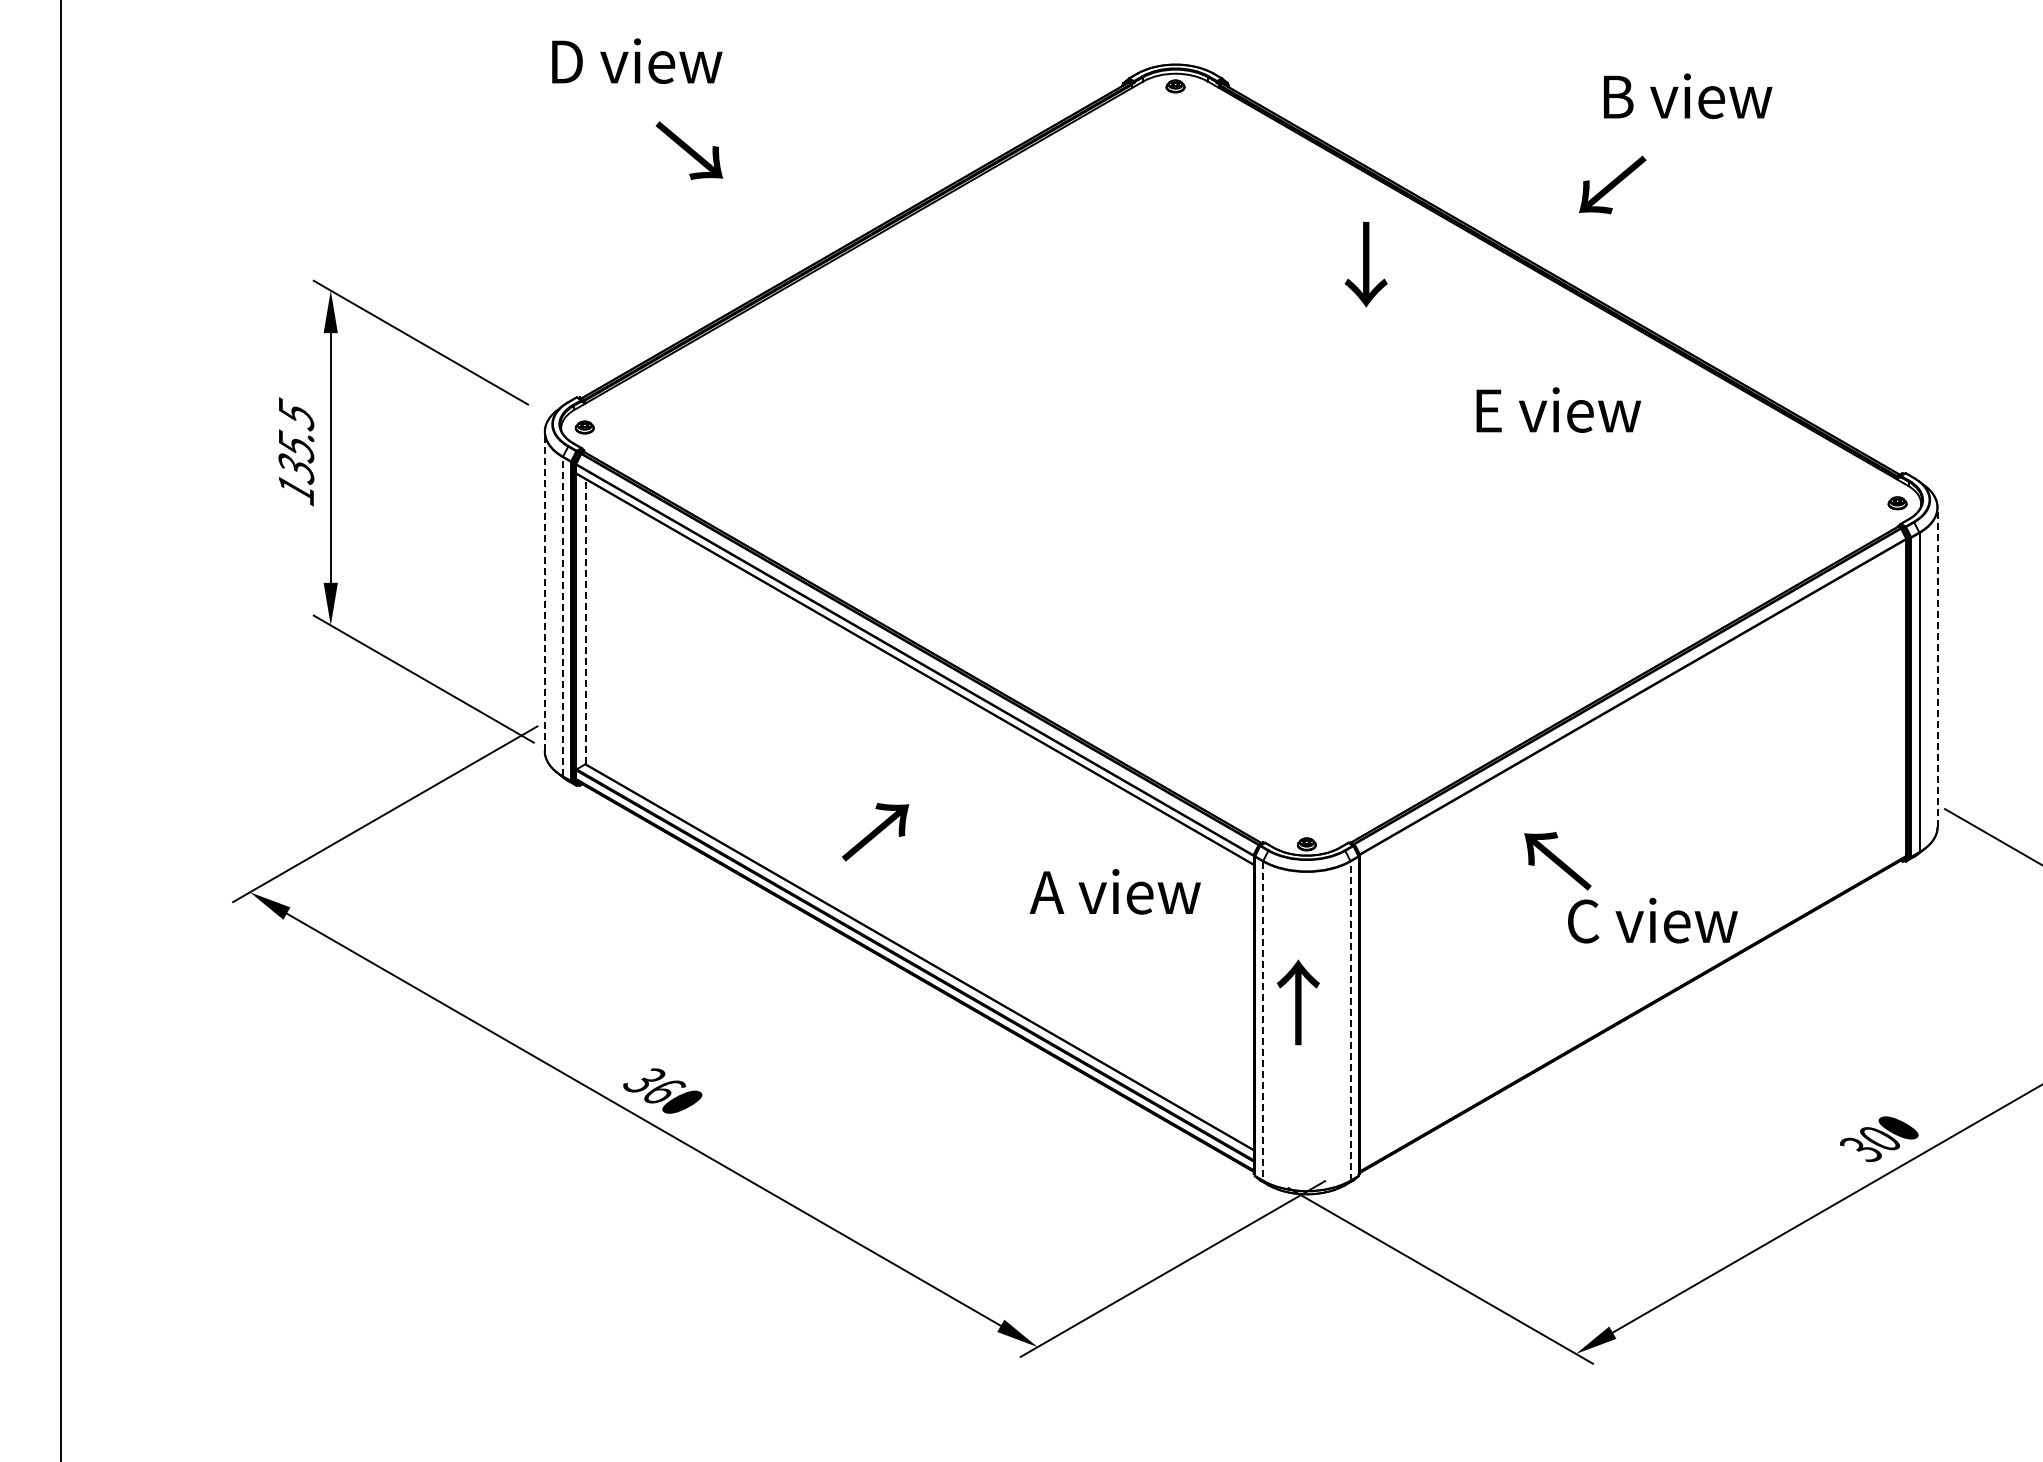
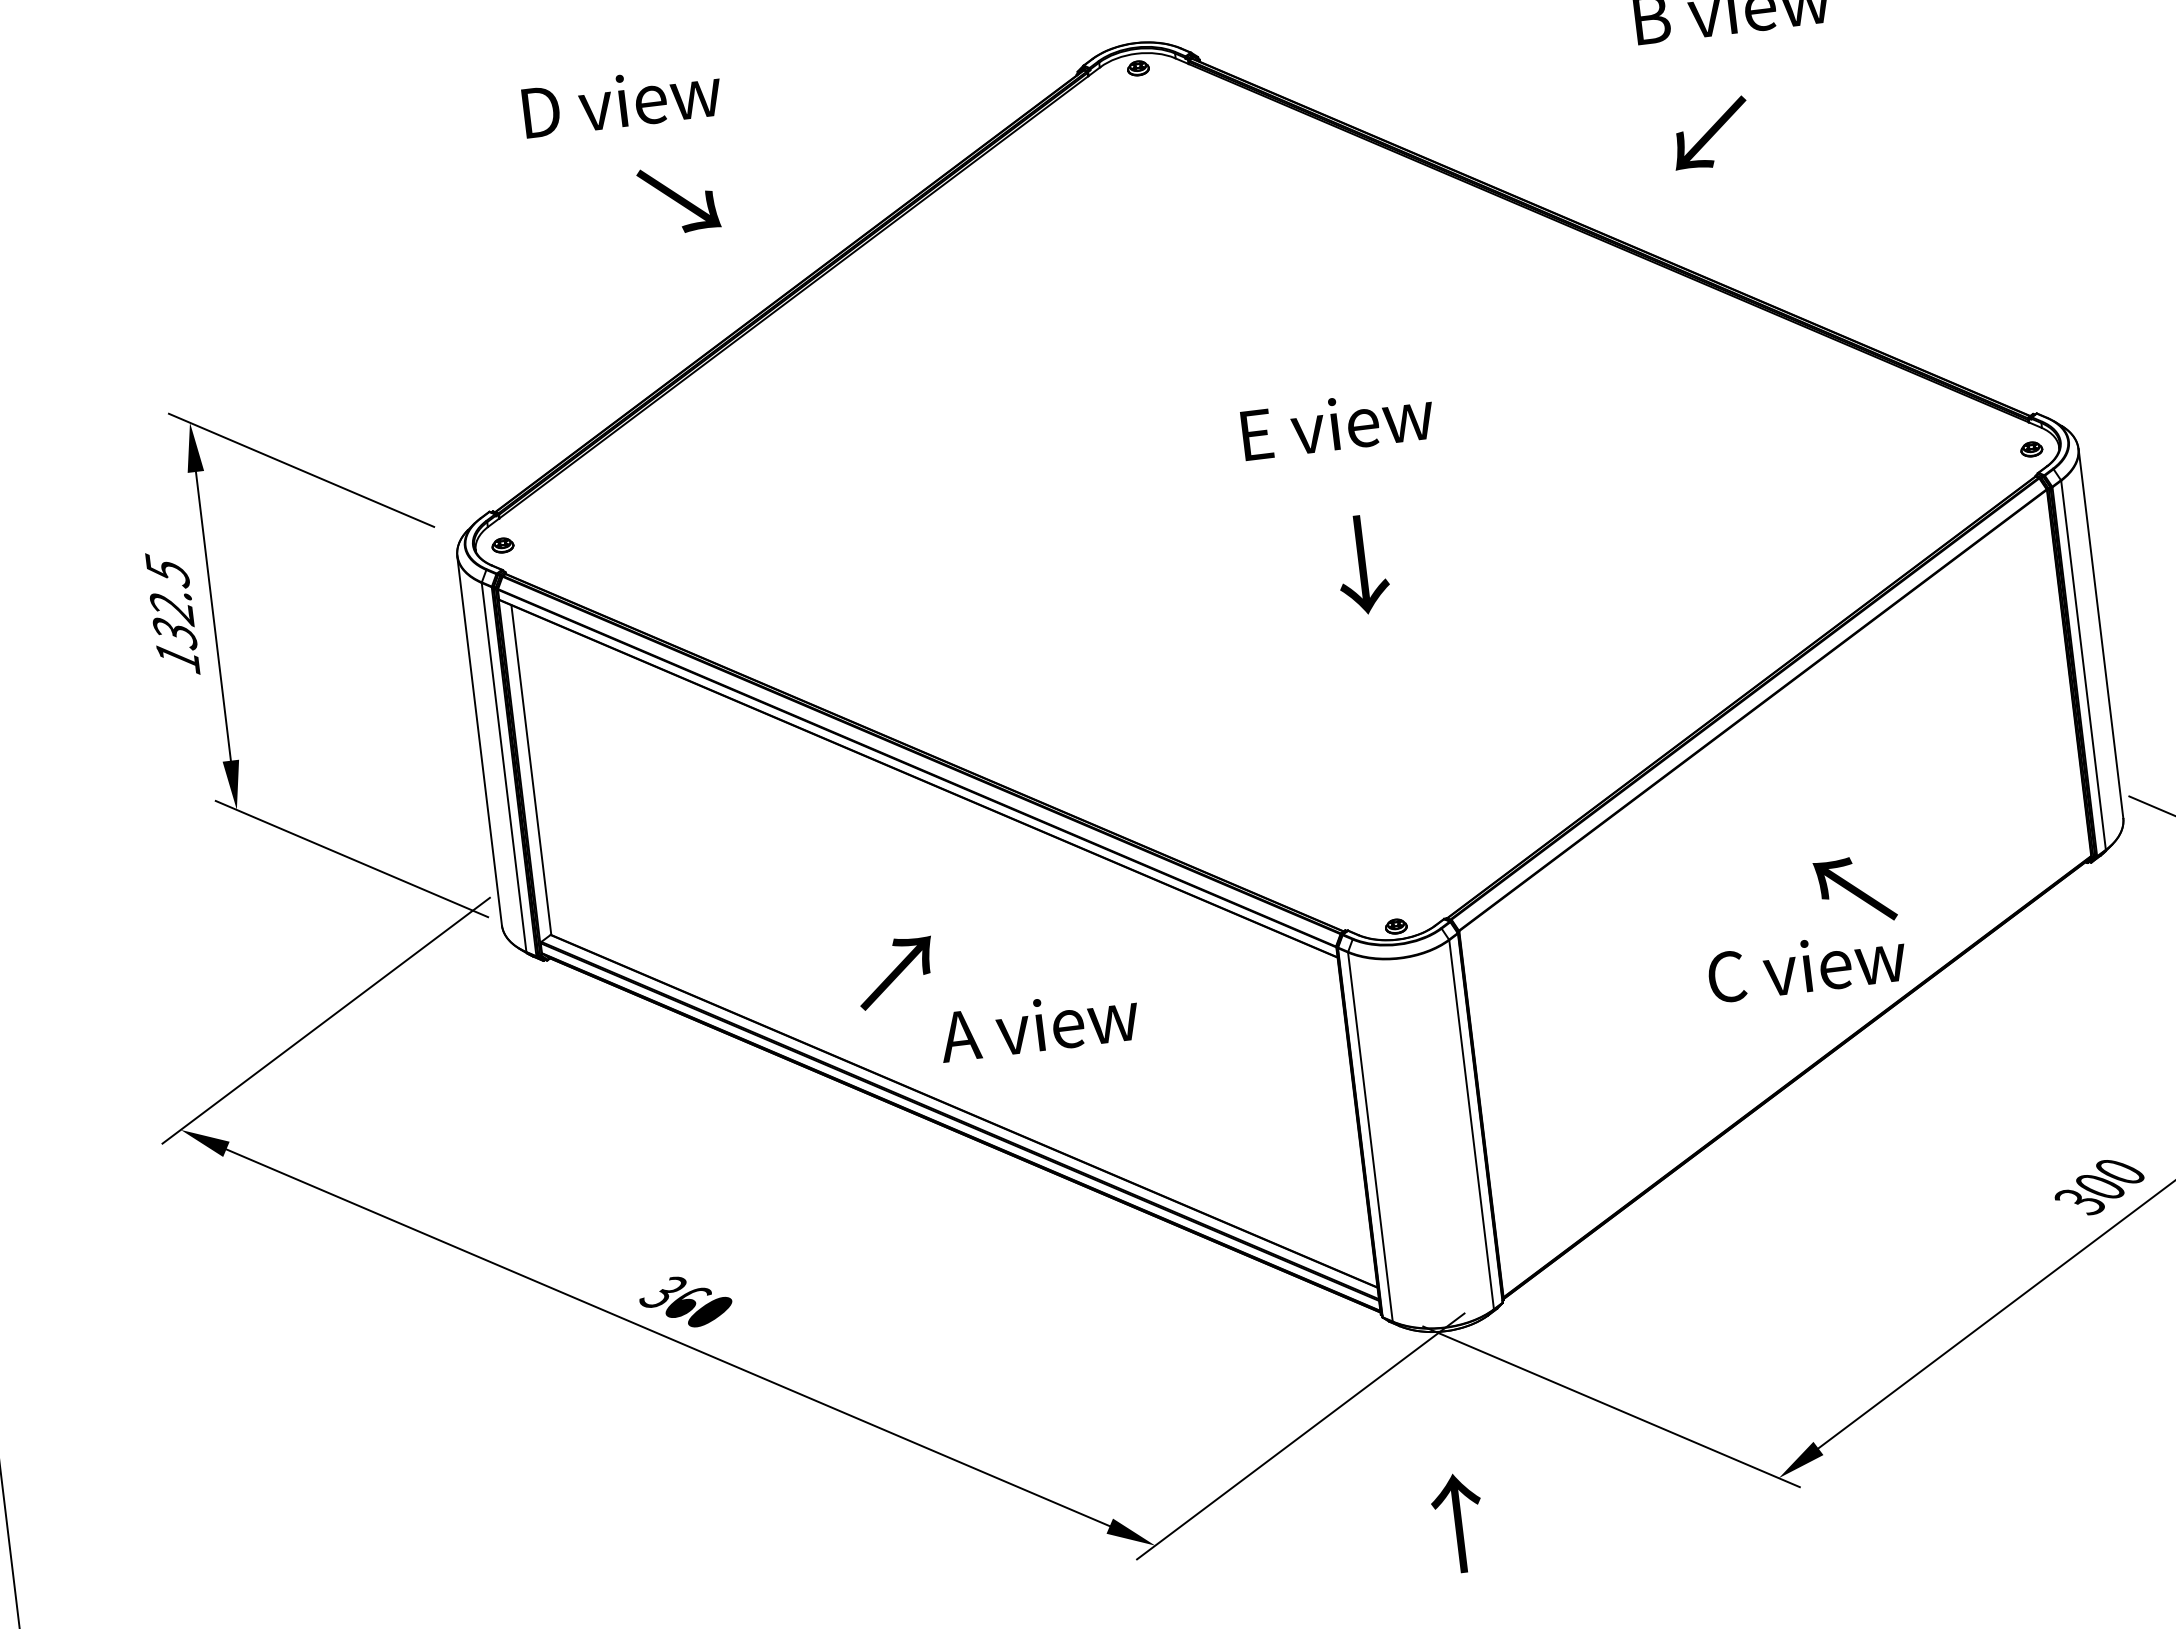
text: (637, 60) -> (622, 100), moved
text: (689, 150) -> (678, 199), moved
text: (1612, 184) -> (1710, 133), moved
text: (1366, 264) -> (1362, 564), moved
text: (1558, 409) -> (1337, 423), moved
text: (296, 447) -> (172, 608), 135.5 -> 132.5
line: (544, 591) -> (479, 740), dashed -> solid
line: (562, 616) -> (503, 767), dashed -> solid
line: (585, 621) -> (530, 769), dashed -> solid
line: (1937, 667) -> (2100, 633), dashed -> solid
text: (1557, 861) -> (1855, 891), moved
text: (1114, 891) -> (1038, 1025), moved
text: (1298, 1002) -> (1458, 1523), moved
line: (1263, 1021) -> (1370, 1137), dashed -> solid
line: (1350, 1021) -> (1471, 1125), dashed -> solid

